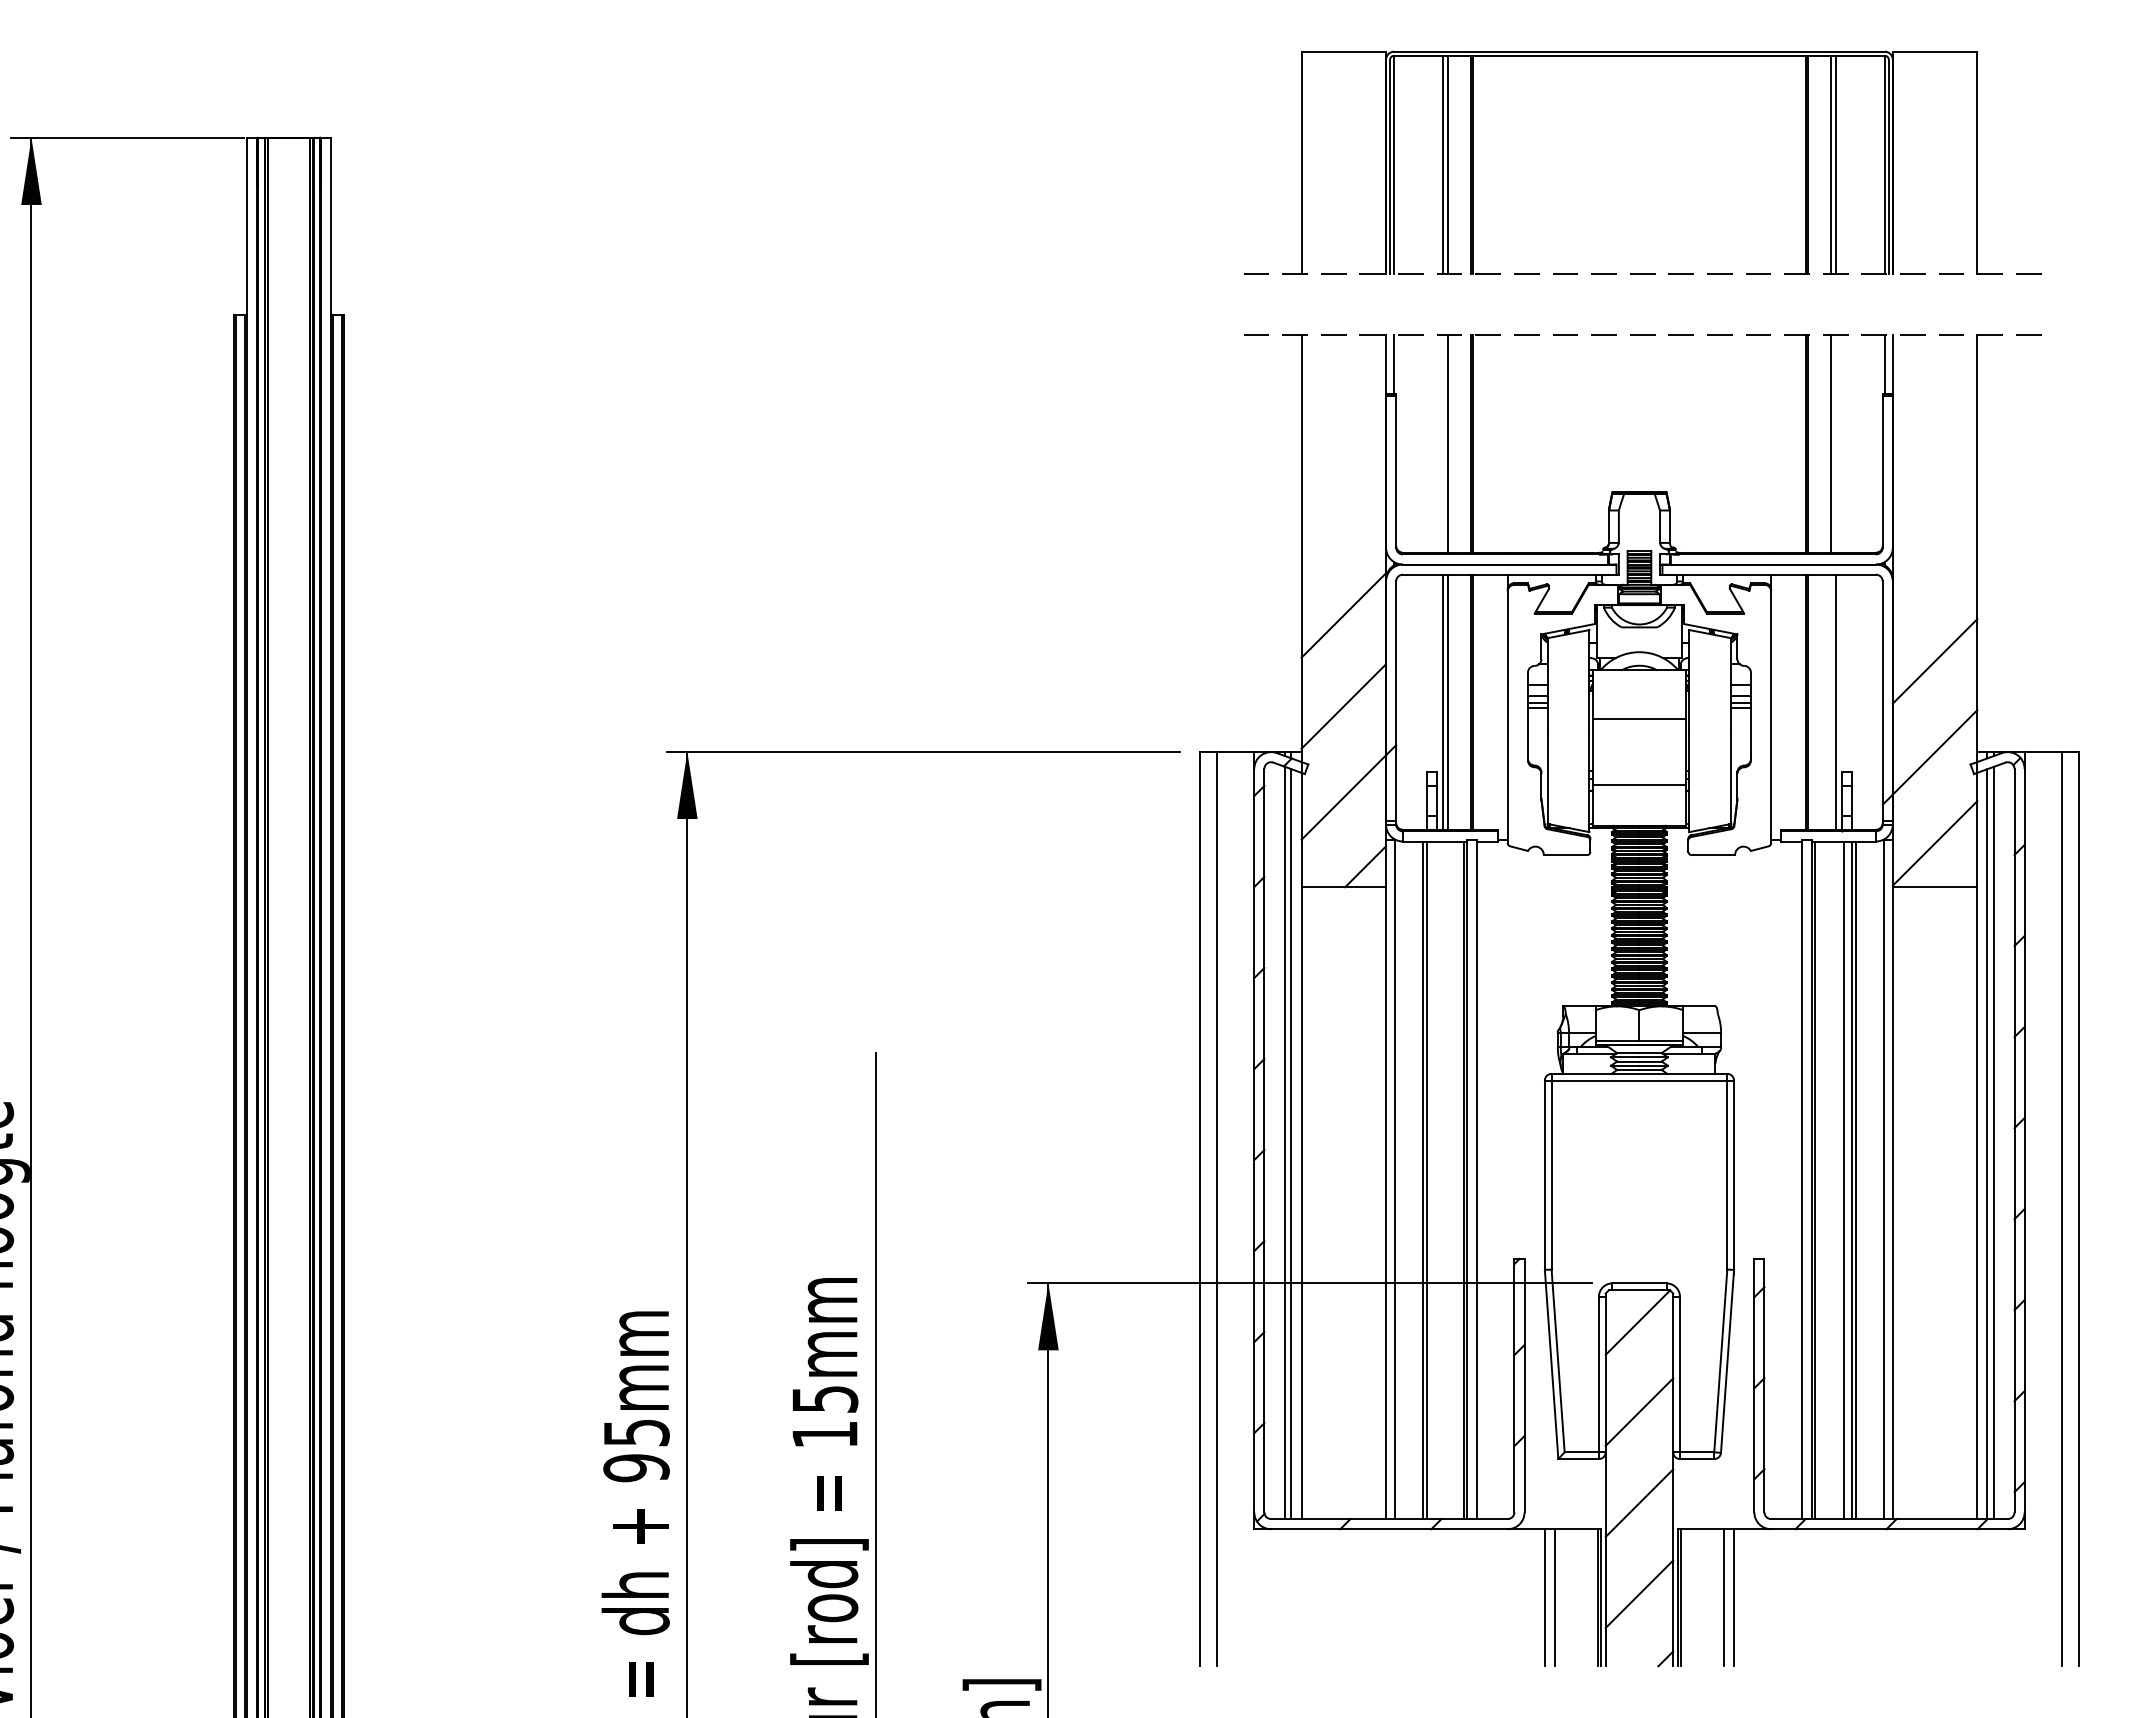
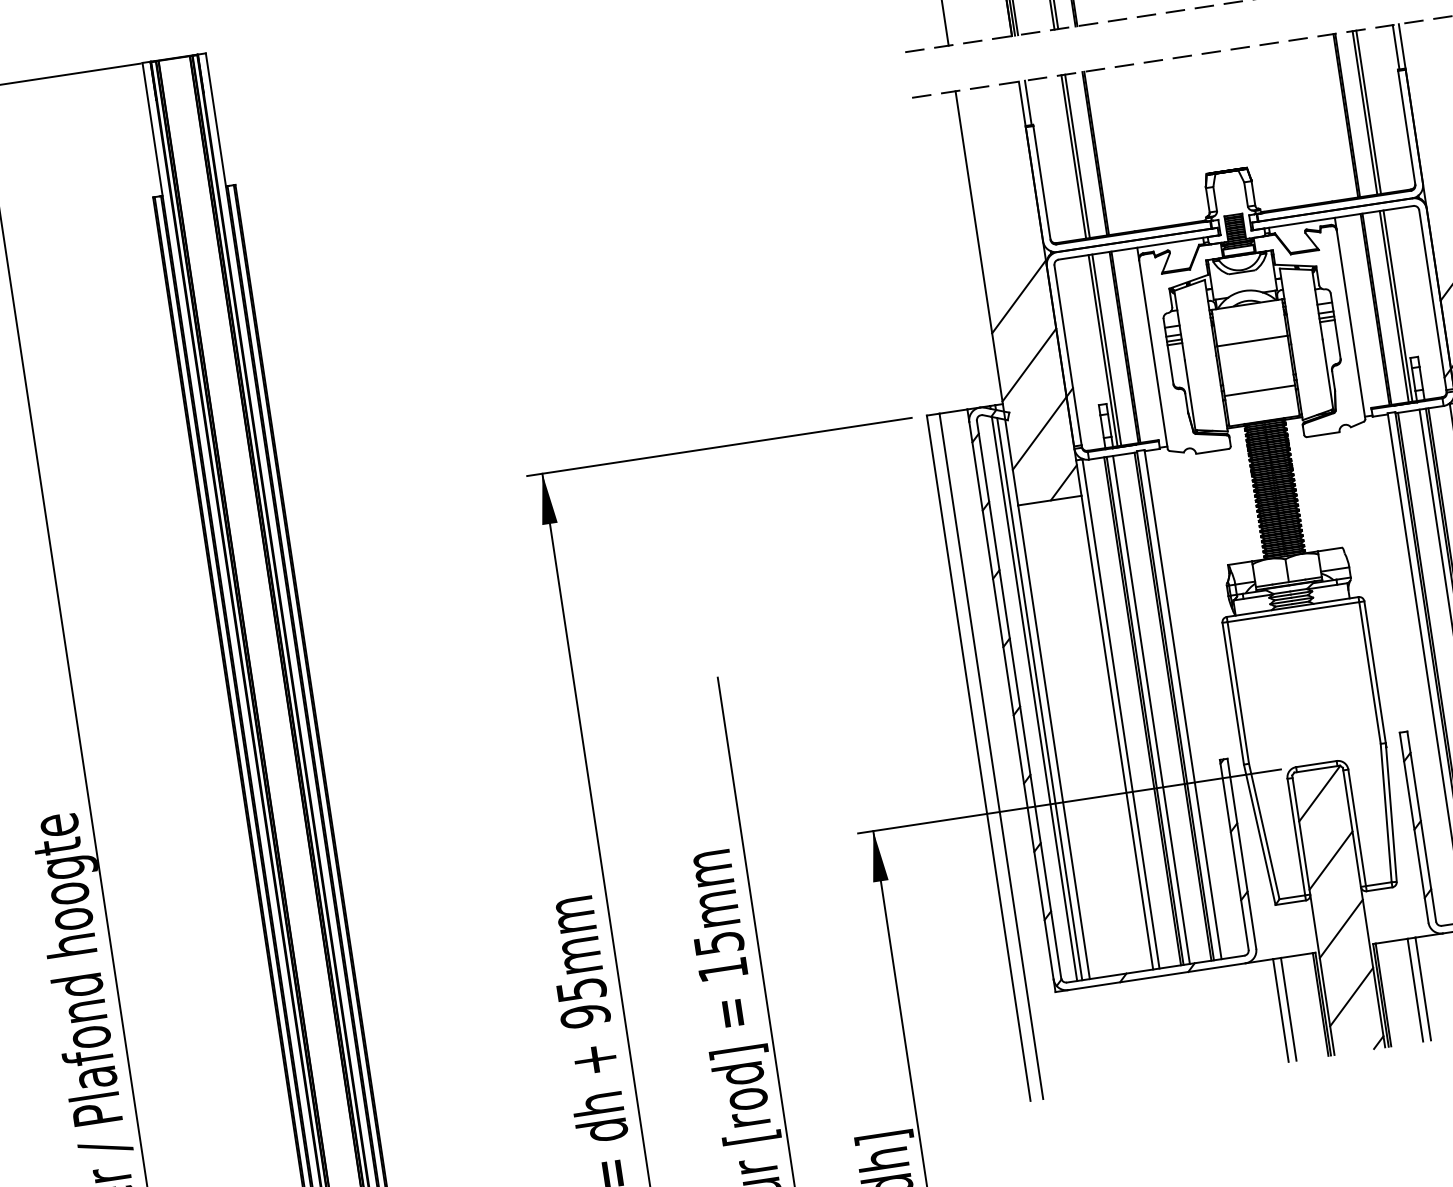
line: (1442, 443) -> (1073, 156), added
line: (1836, 443) -> (1368, 112), added
line: (1831, 701) -> (1394, 306), added
line: (1435, 1180) -> (1151, 710), added

